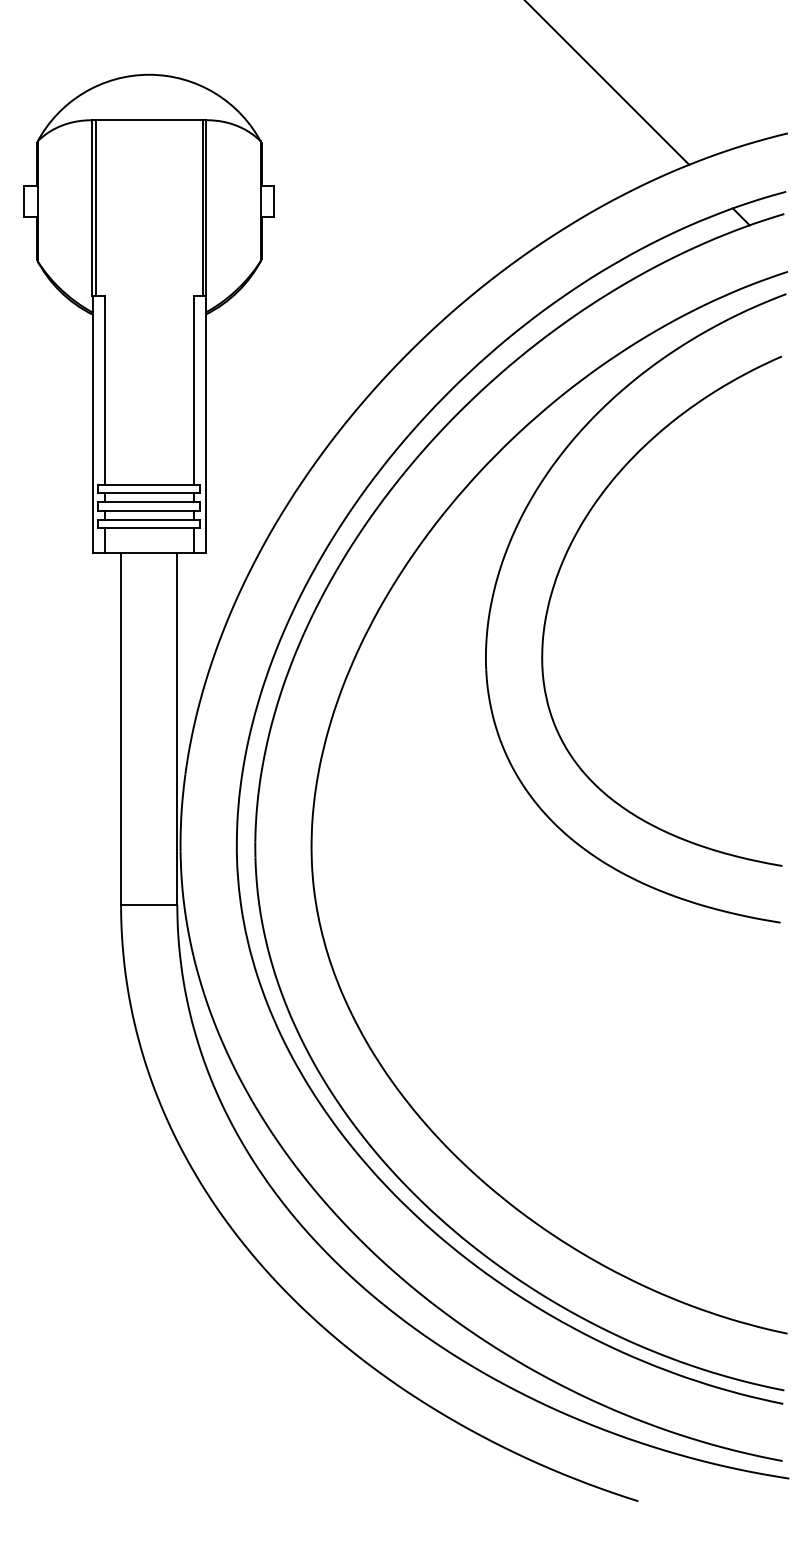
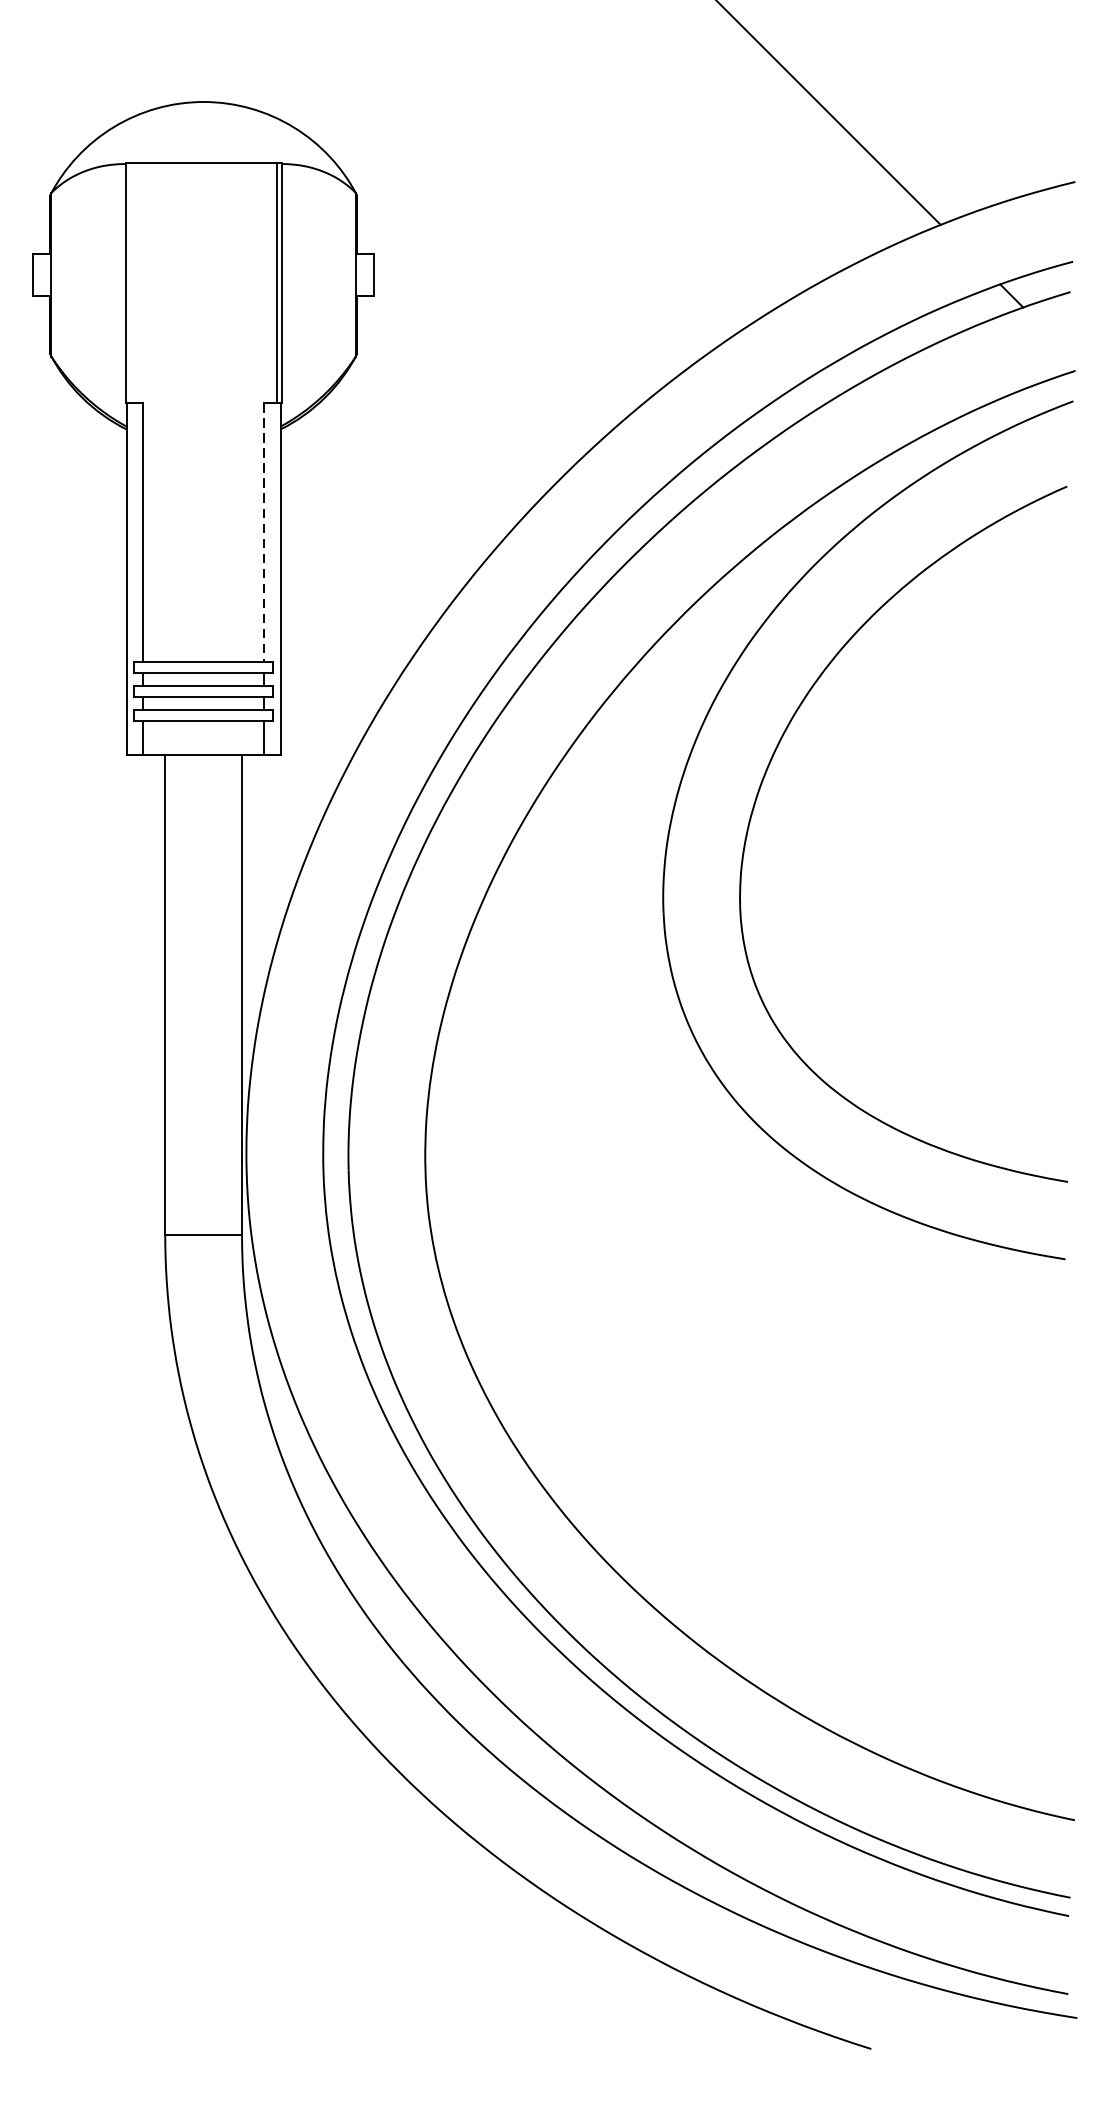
line: (95, 207) -> (130, 283), removed
line: (193, 390) -> (264, 532), solid -> dashed

